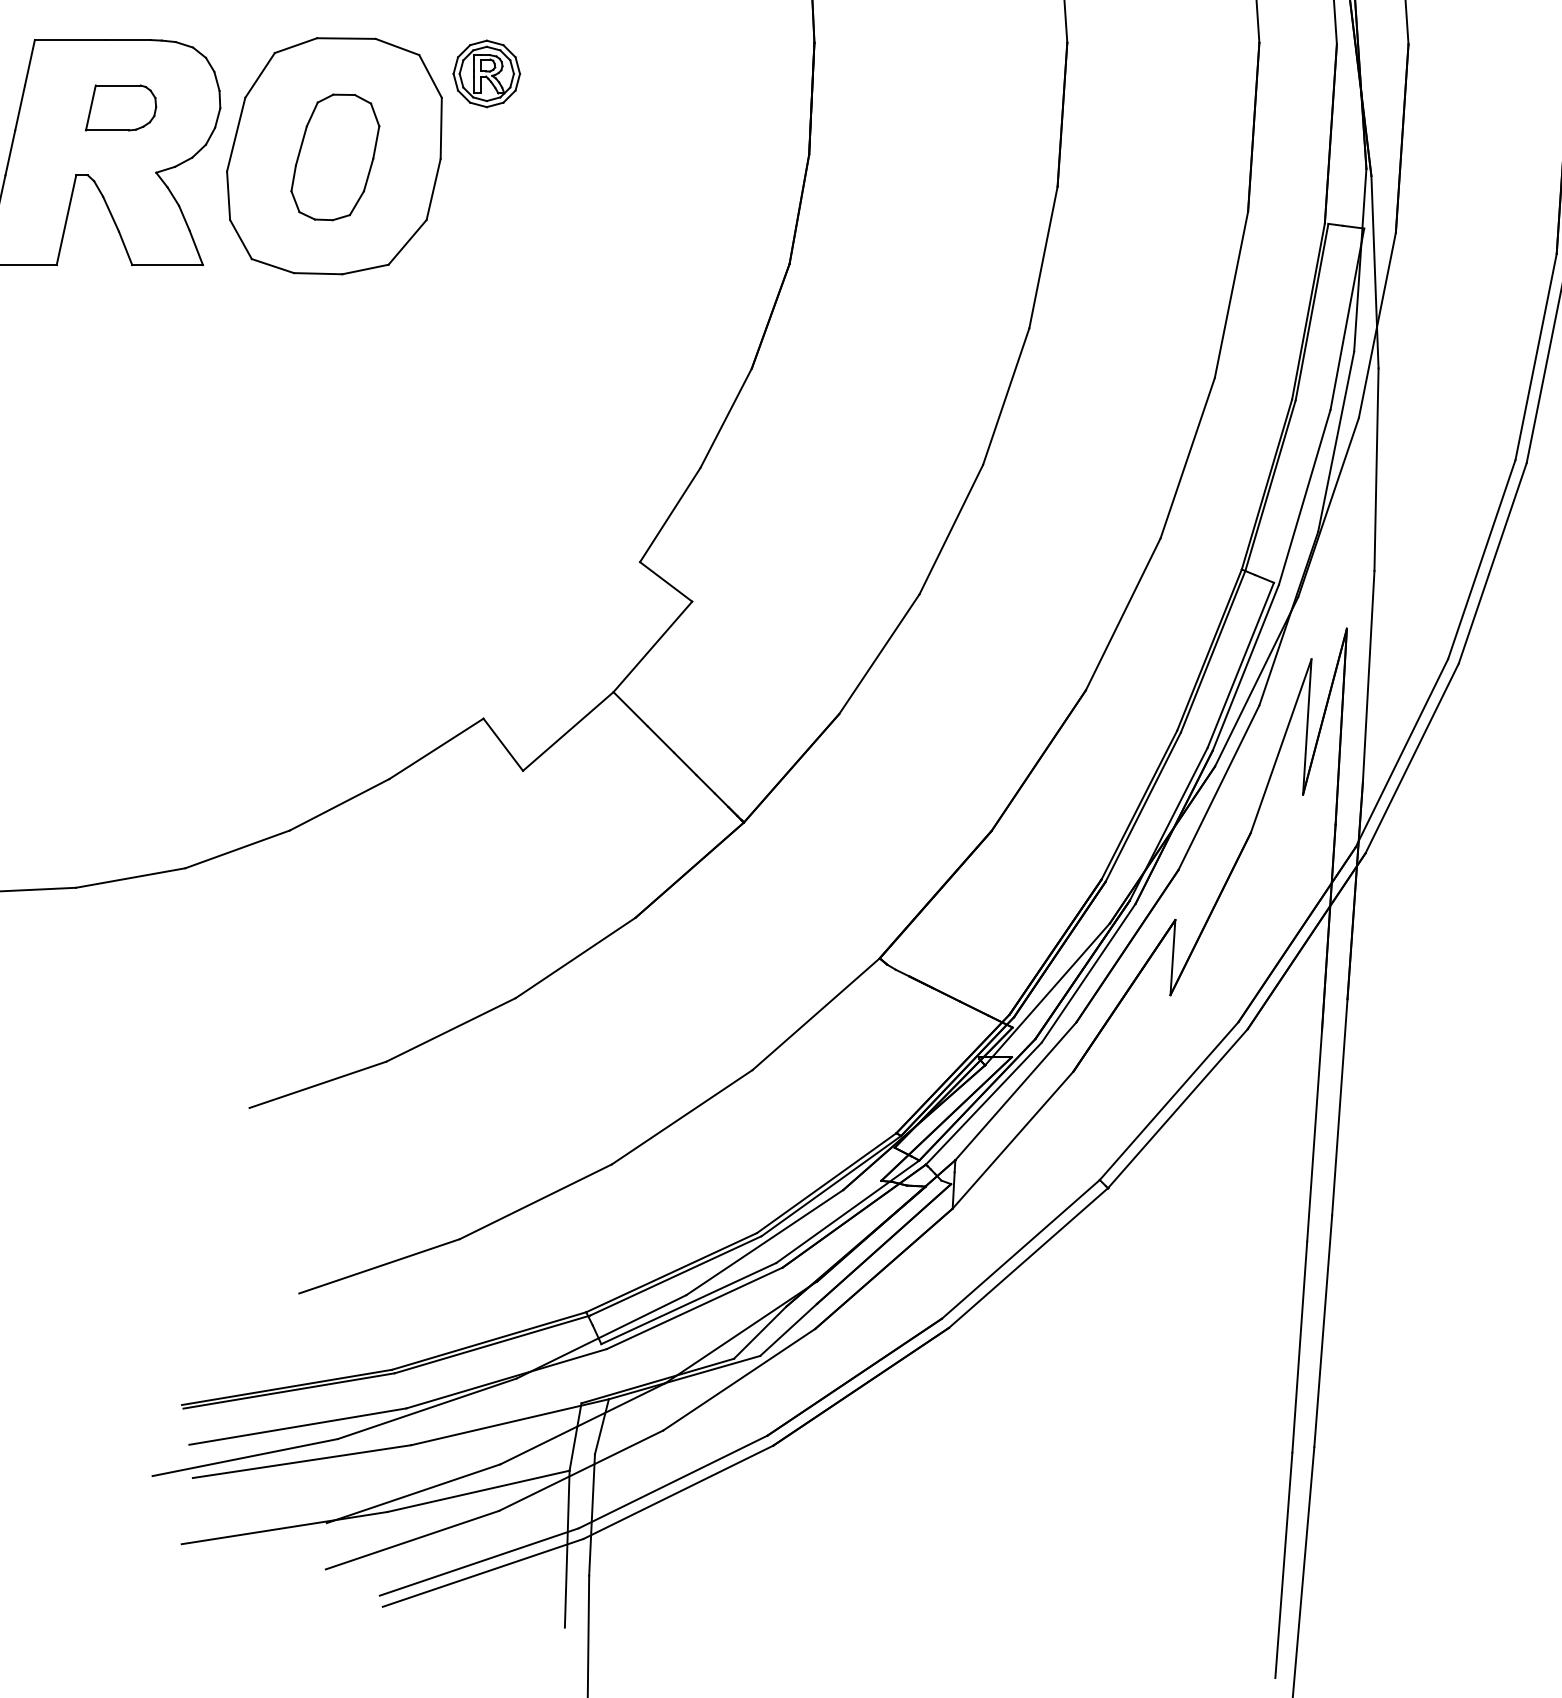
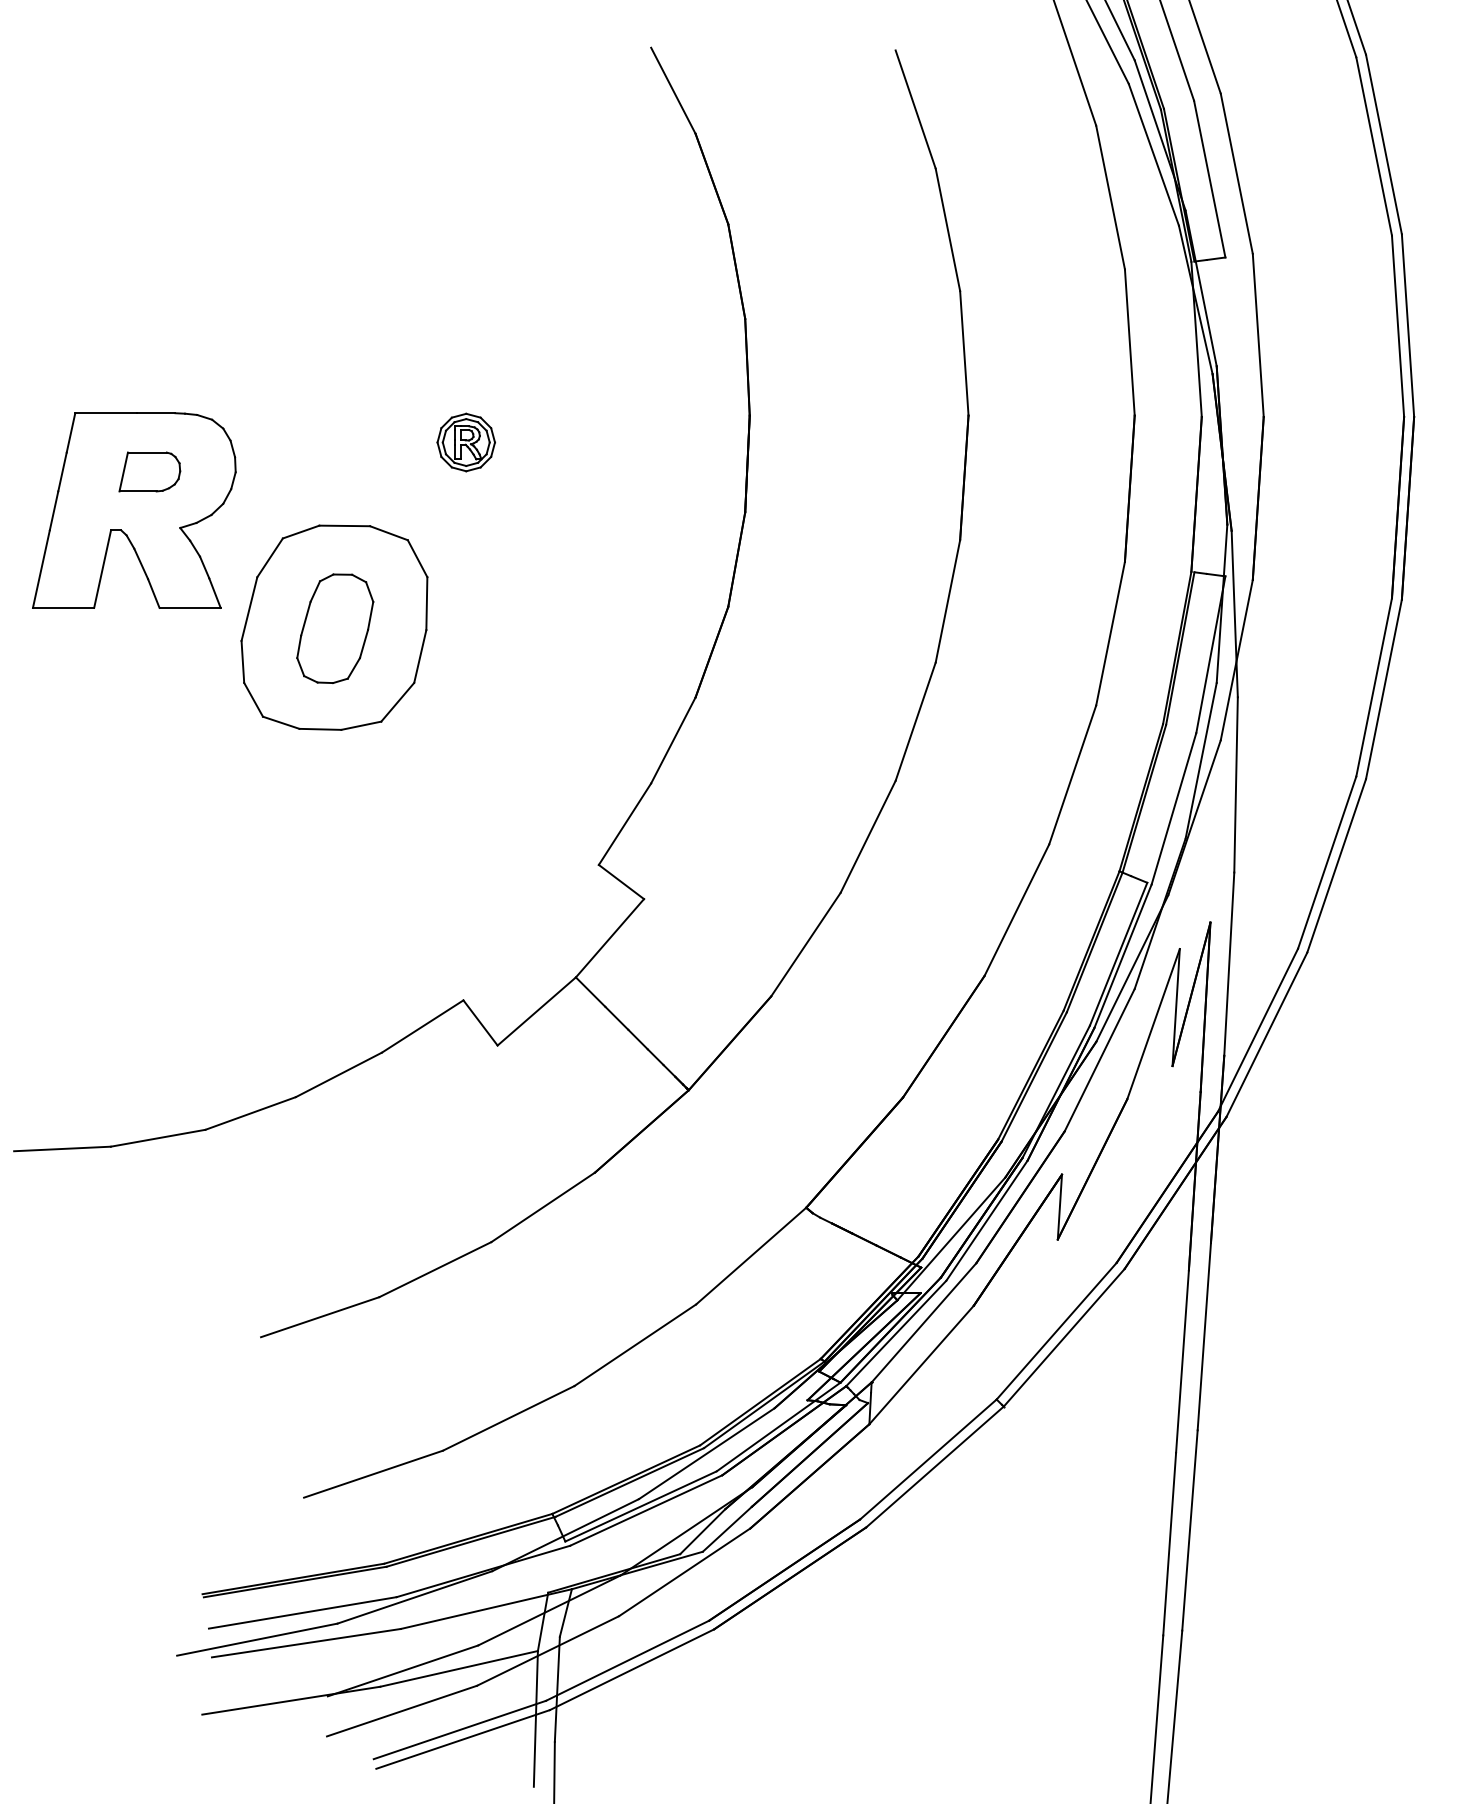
part: (334, 155) -> (334, 627), moved

